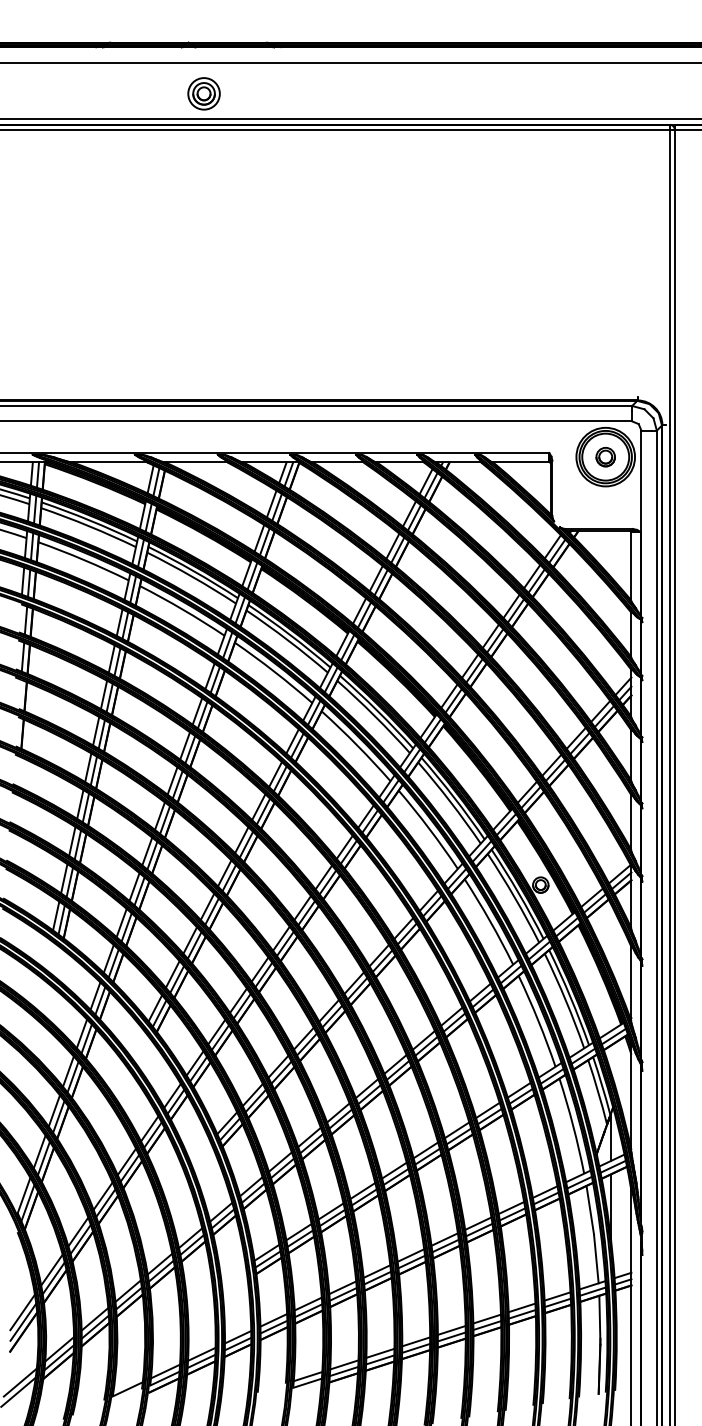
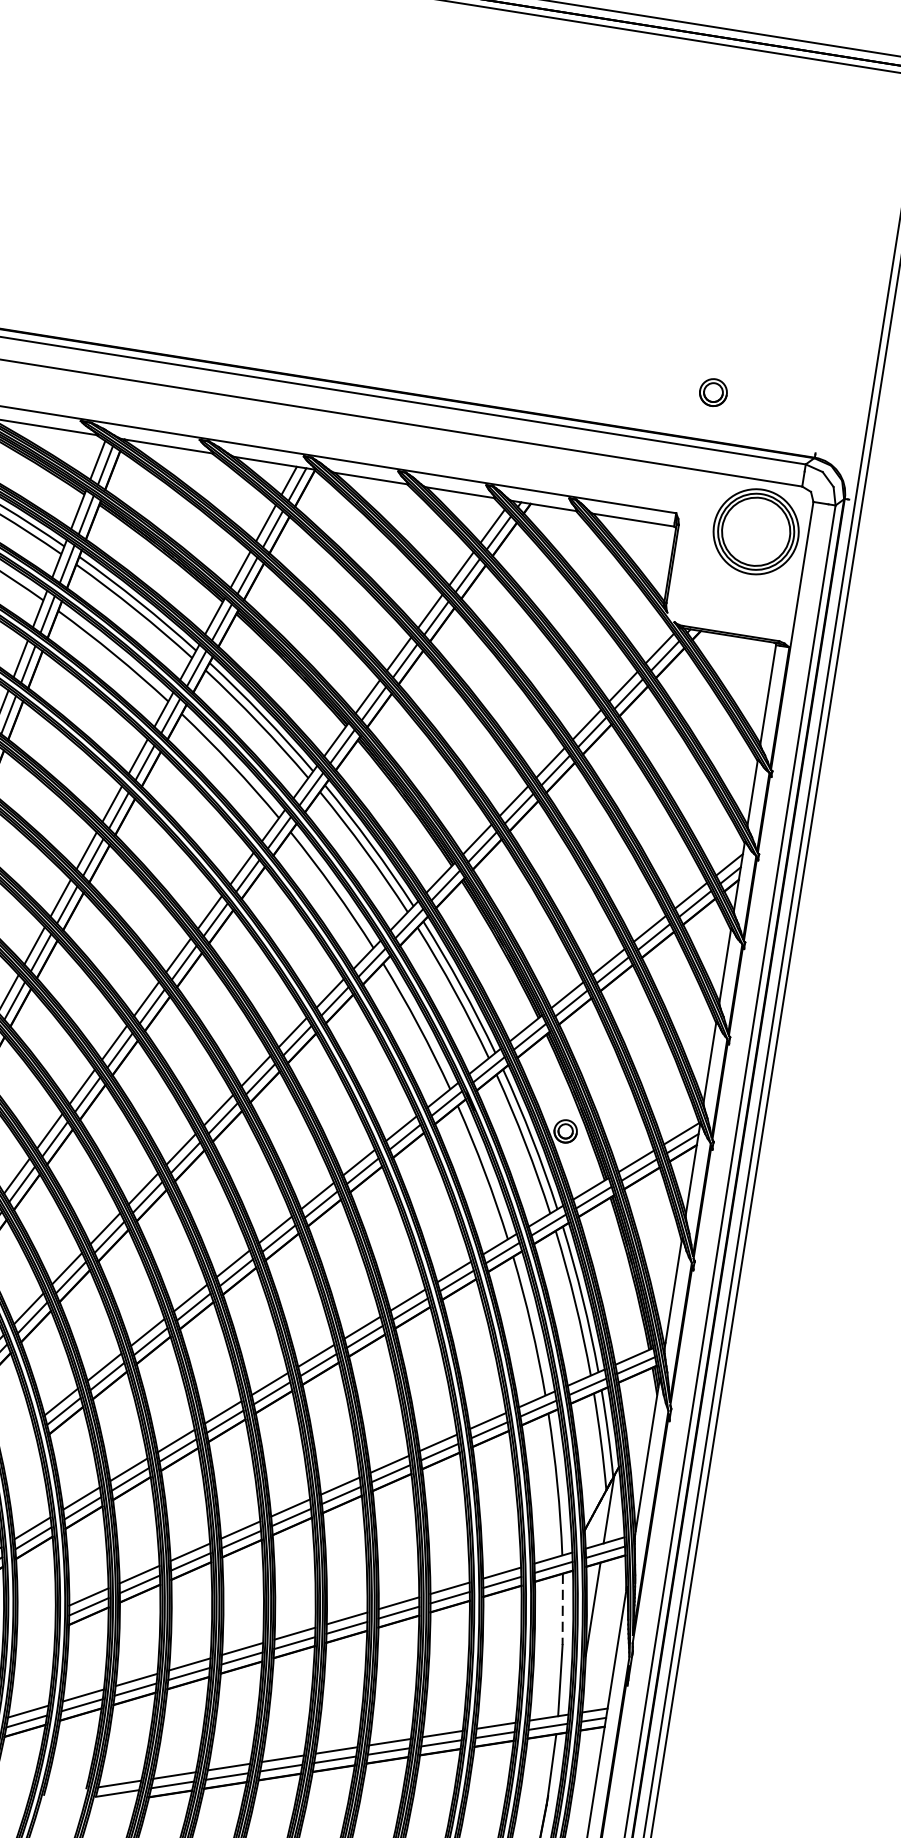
part: (605, 457) -> (713, 393), moved
line: (590, 1210) -> (563, 1609), solid -> dashed

